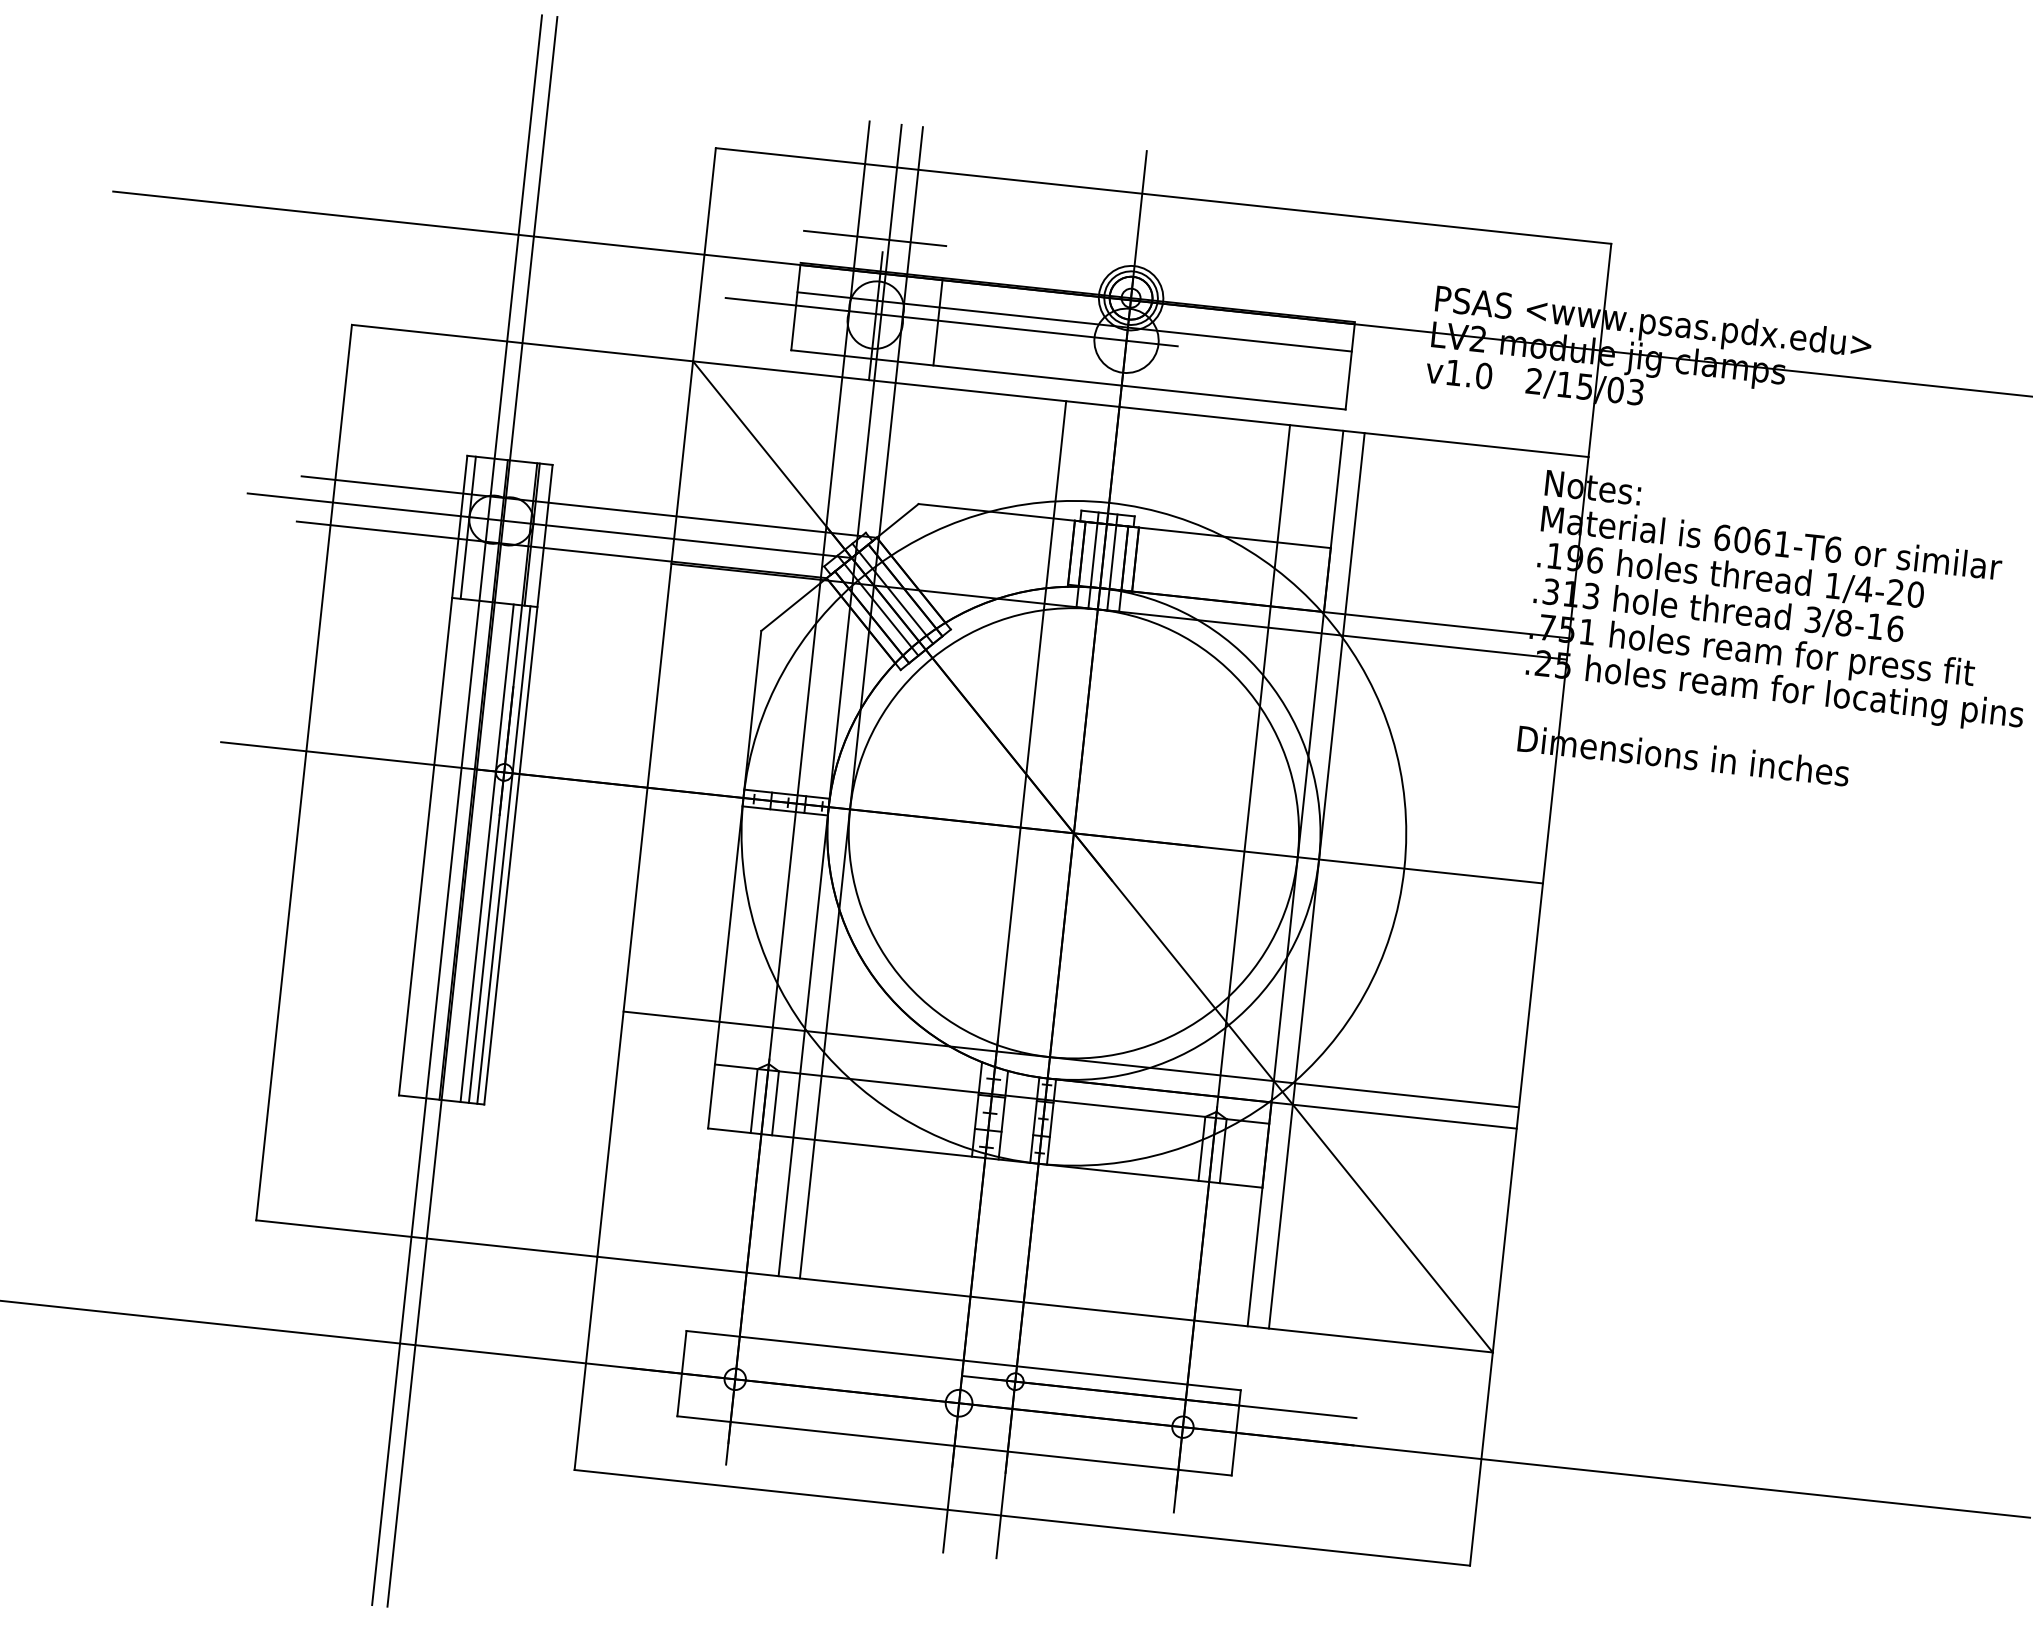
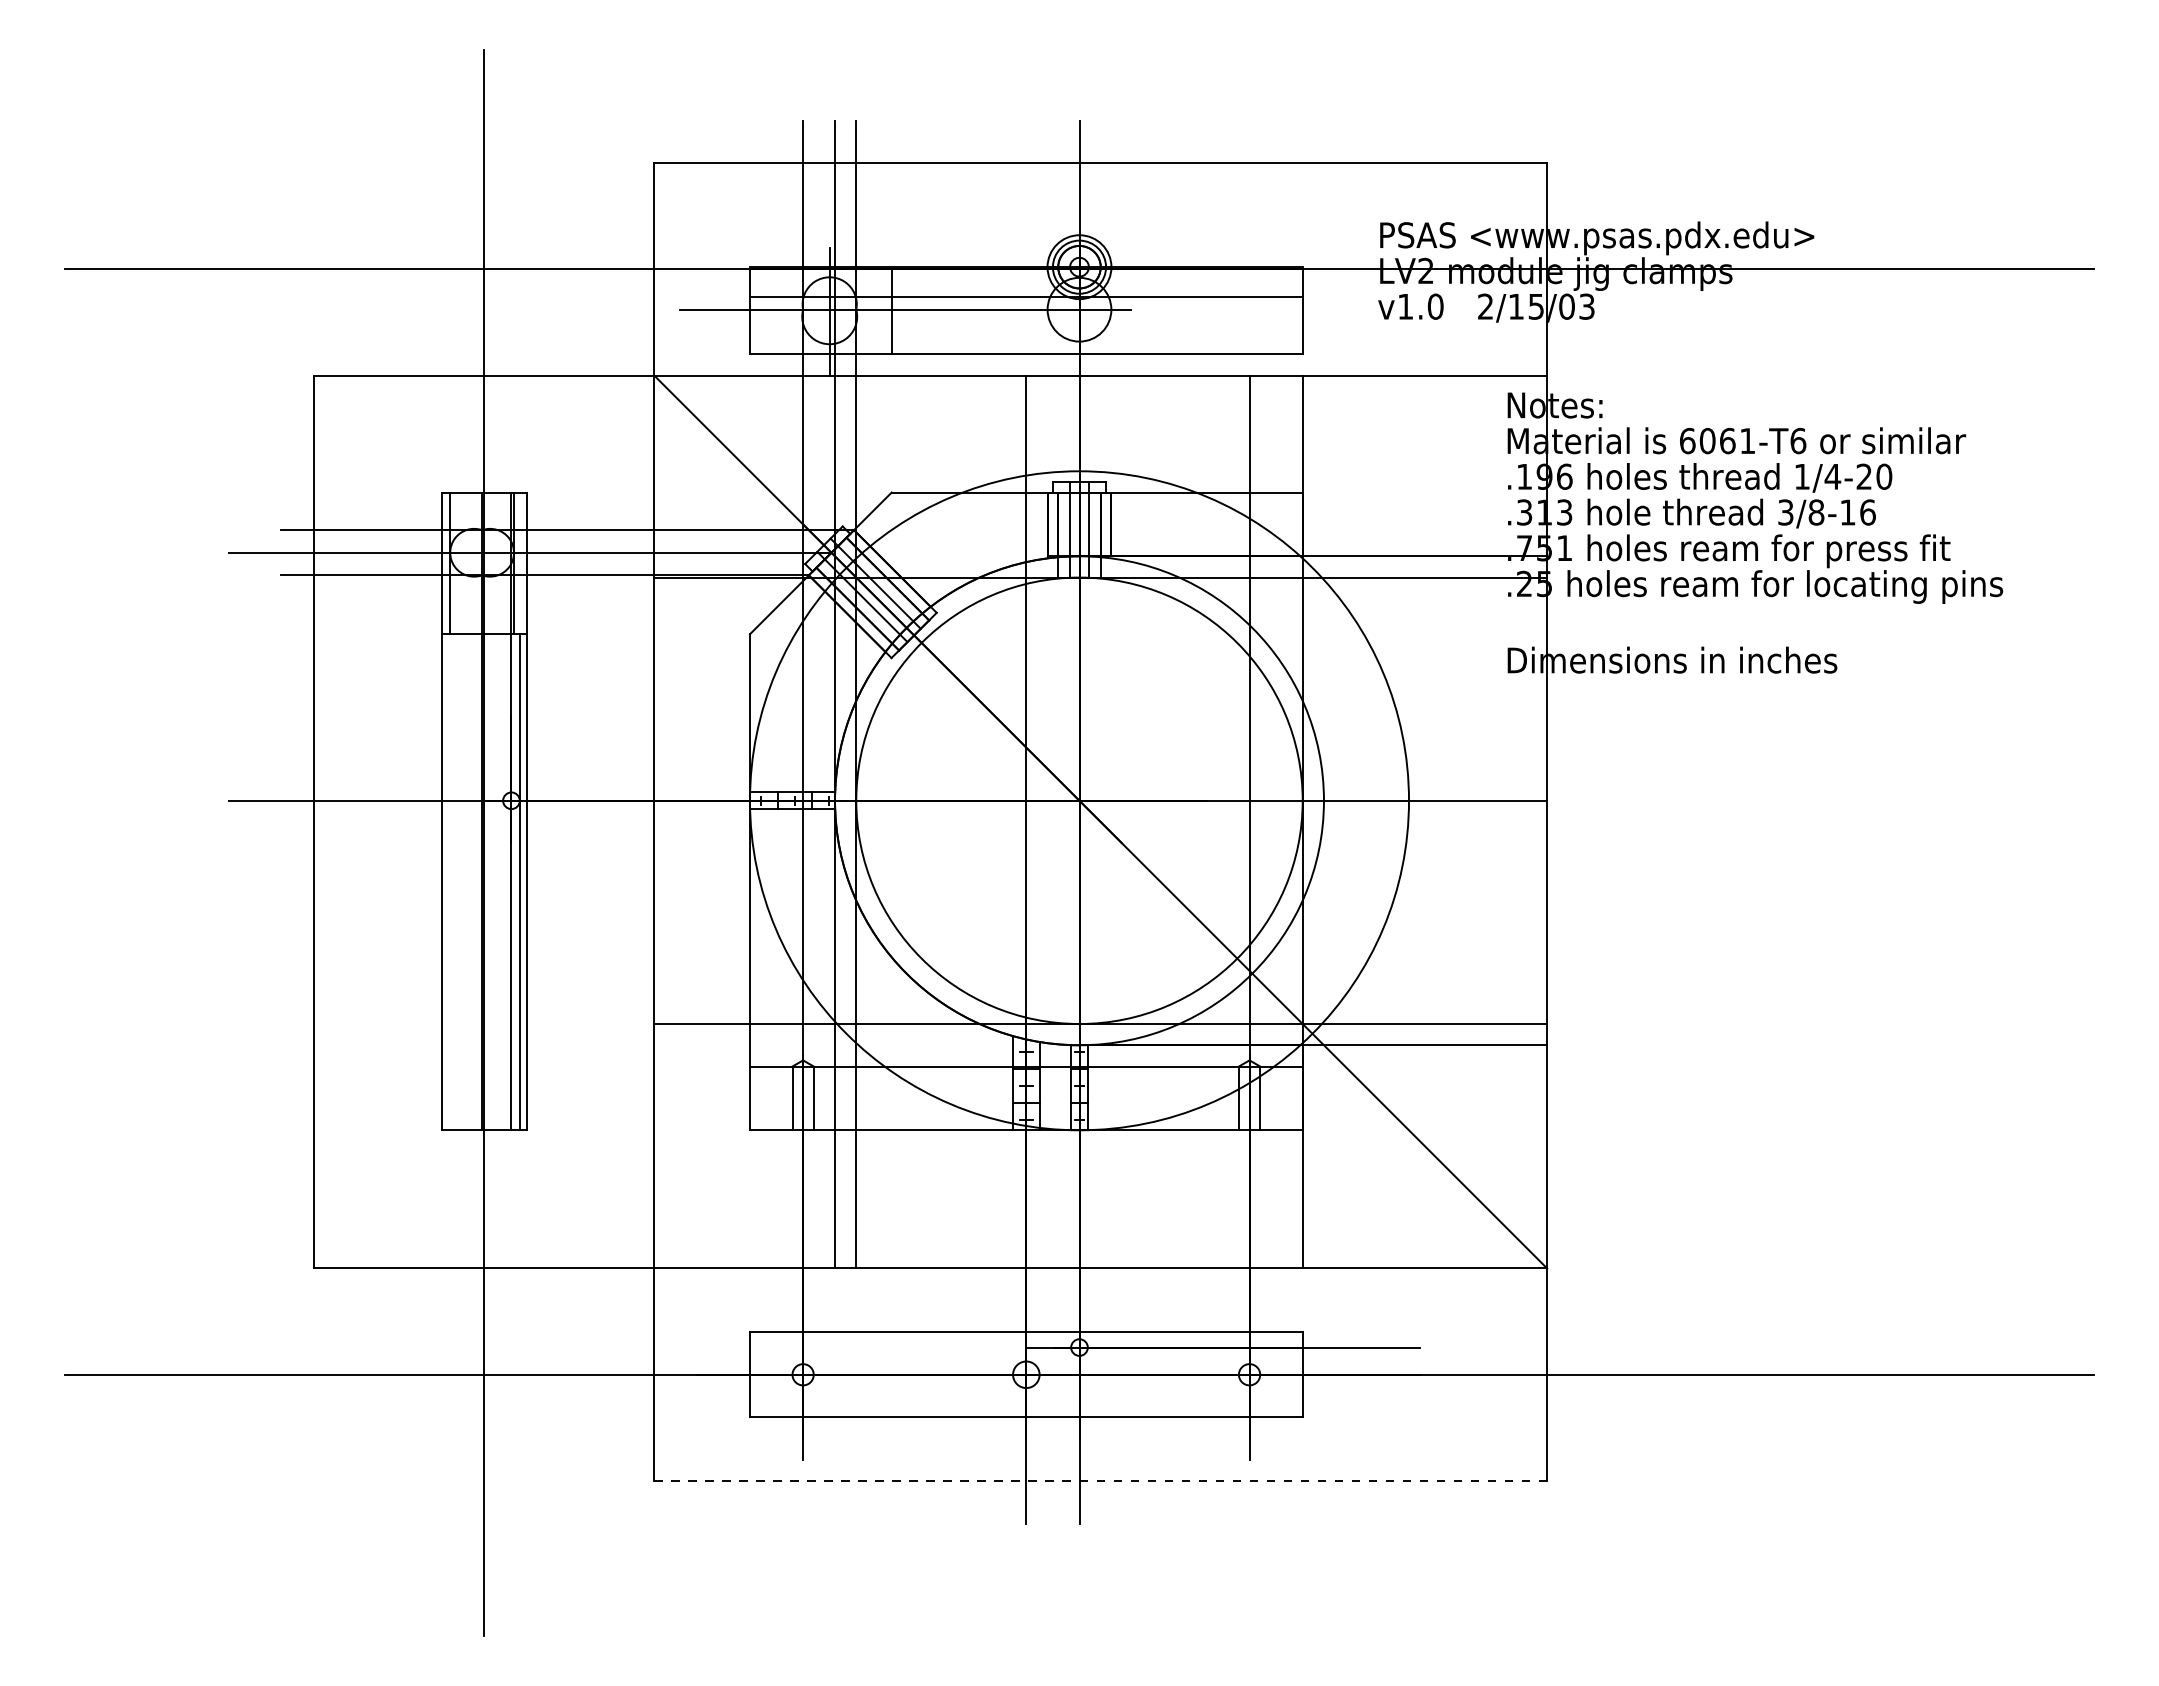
line: (874, 238) -> (820, 235), removed
line: (456, 809) -> (468, 842), removed
line: (487, 853) -> (503, 882), removed
line: (1316, 880) -> (1323, 821), removed
line: (1022, 1518) -> (1100, 1481), solid -> dashed

